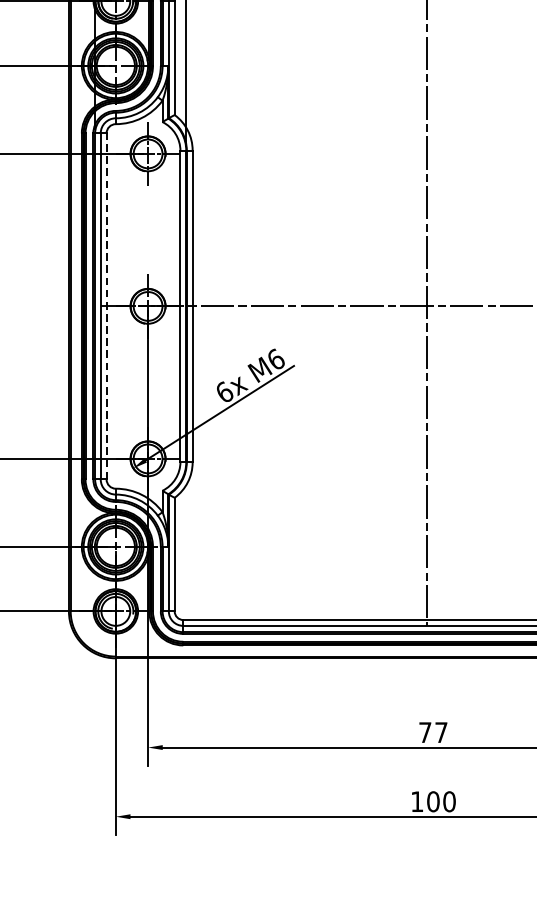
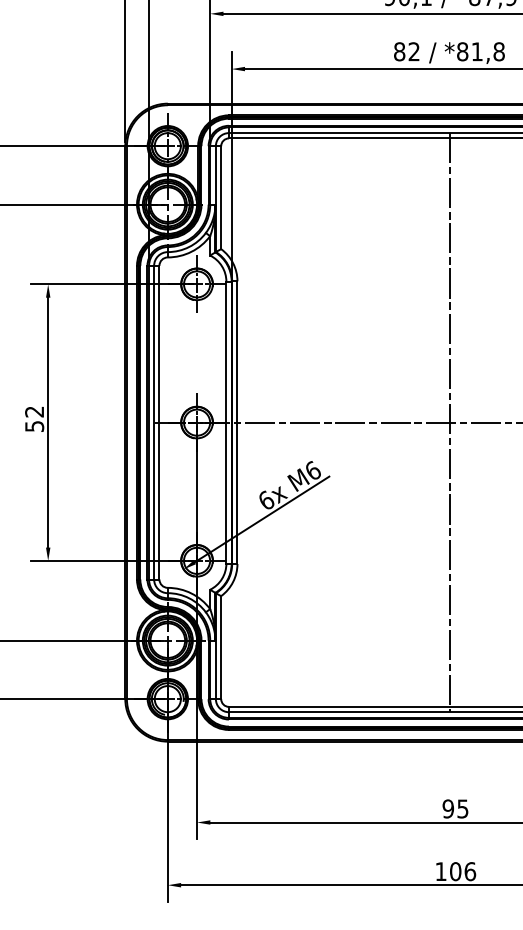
line: (106, 306) -> (159, 422), dashed -> solid
text: (433, 732) -> (455, 808), 77 -> 95
text: (449, 801) -> (470, 871), 100 -> 106

